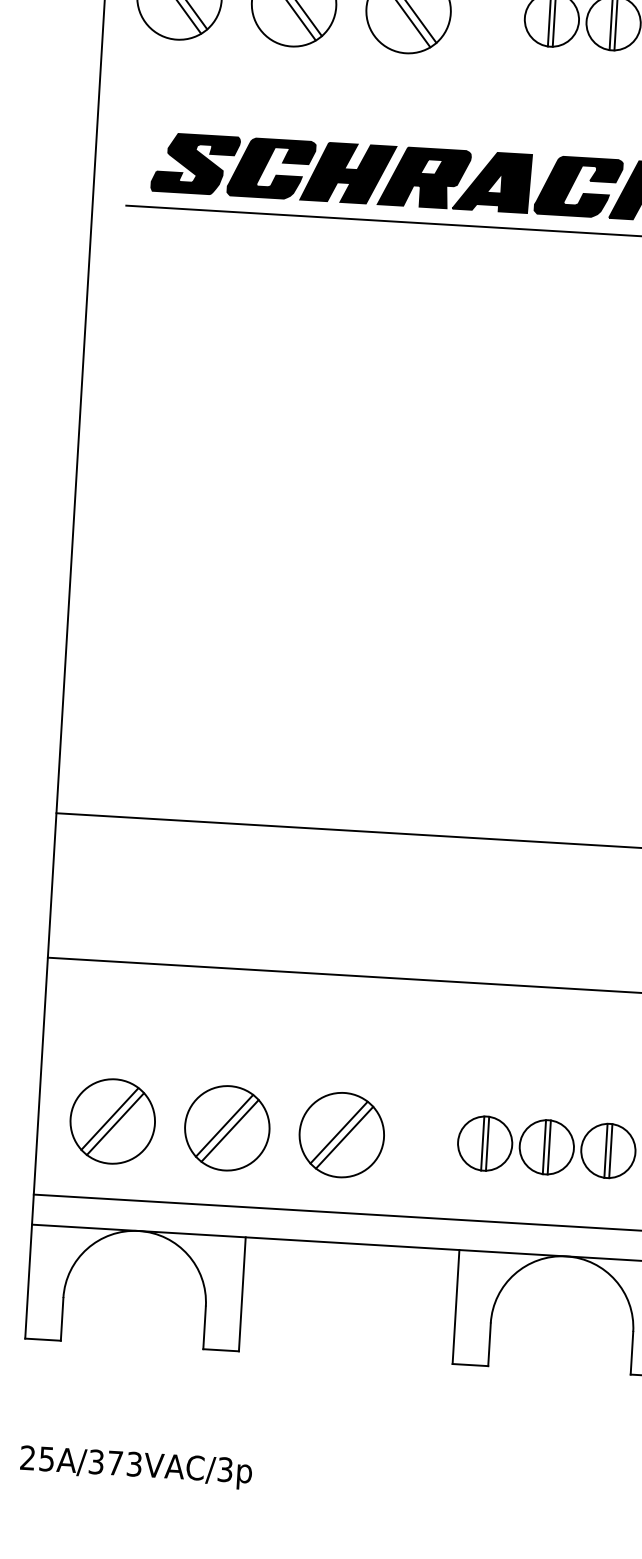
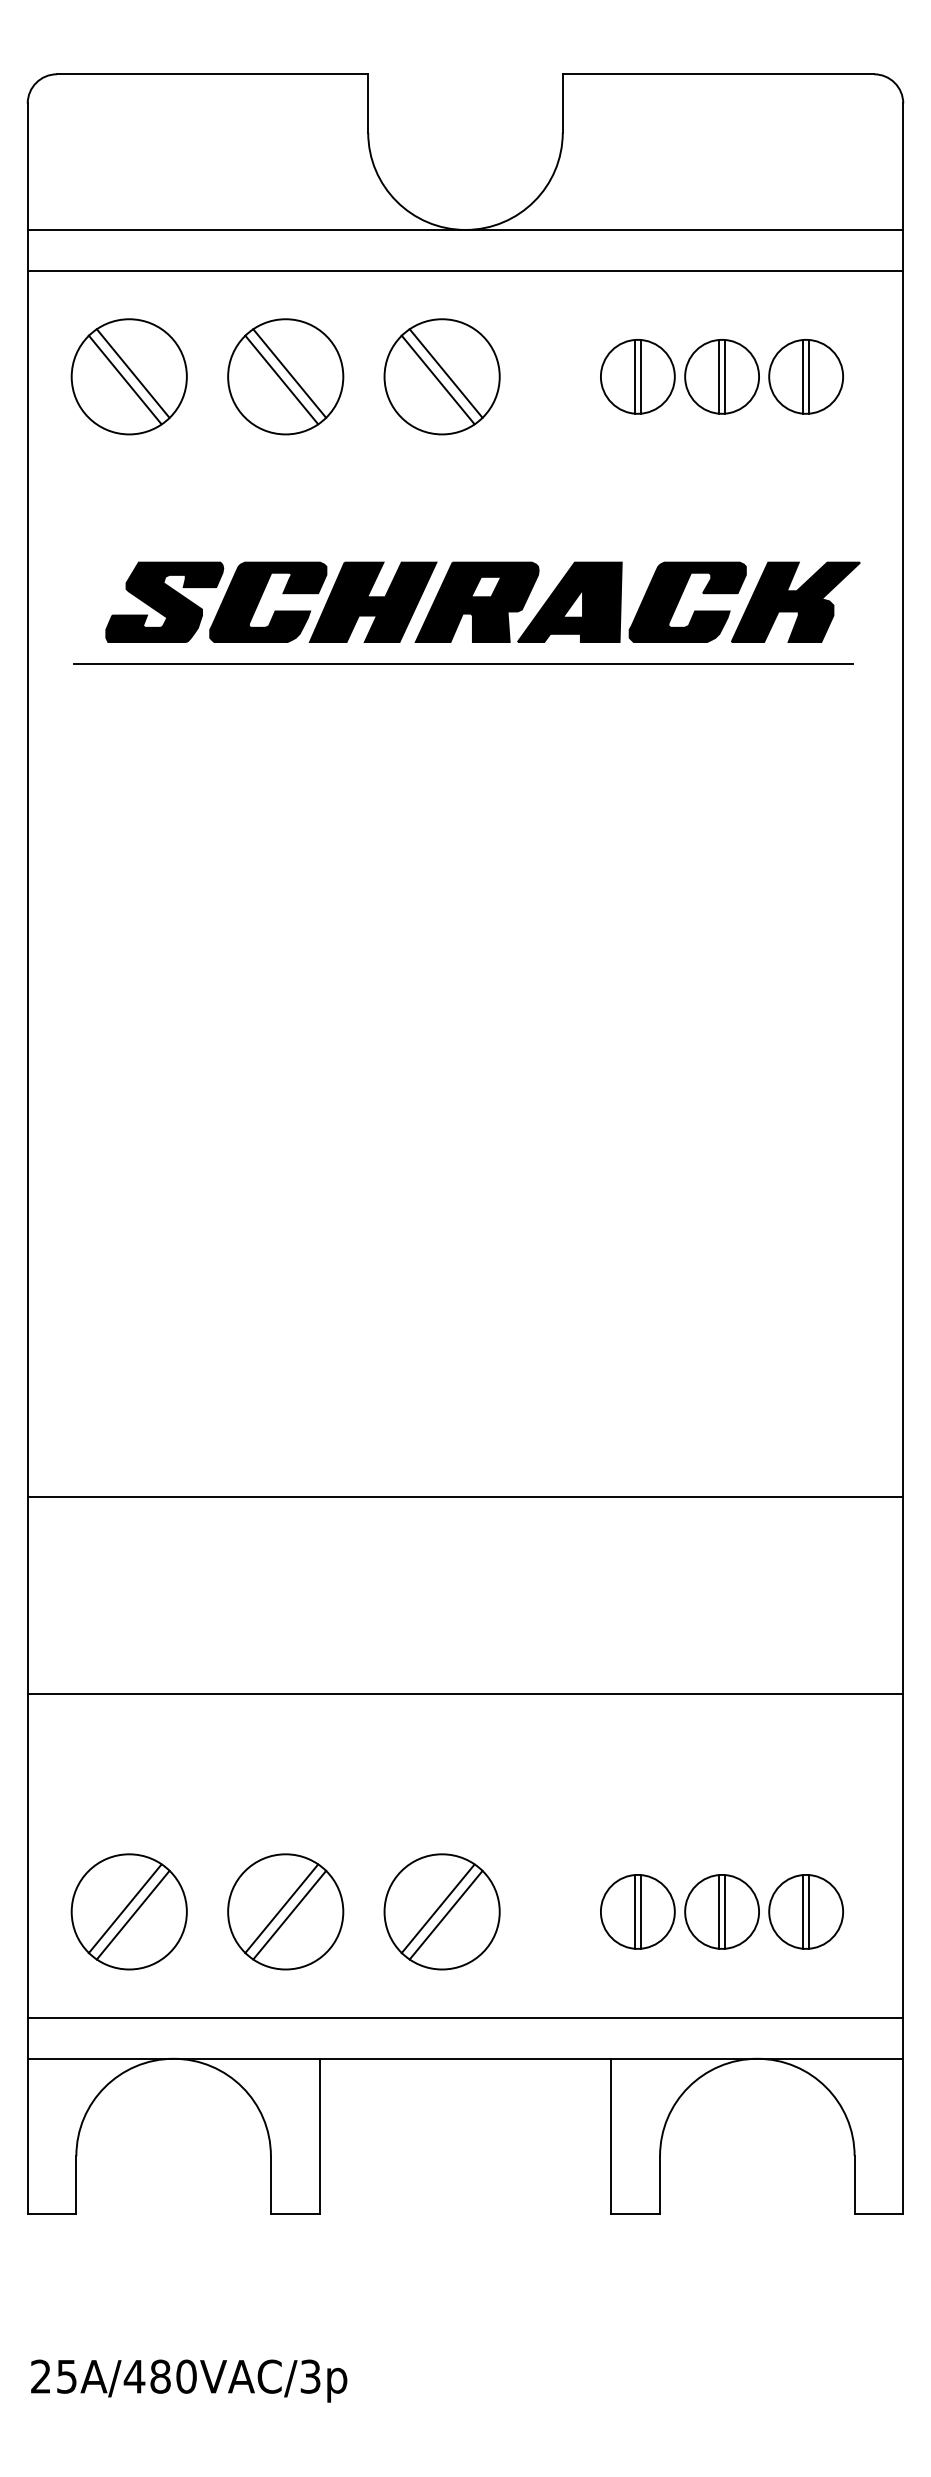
text: (114, 1463) -> (159, 2376), 25A/373VAC/3p -> 25A/480VAC/3p

